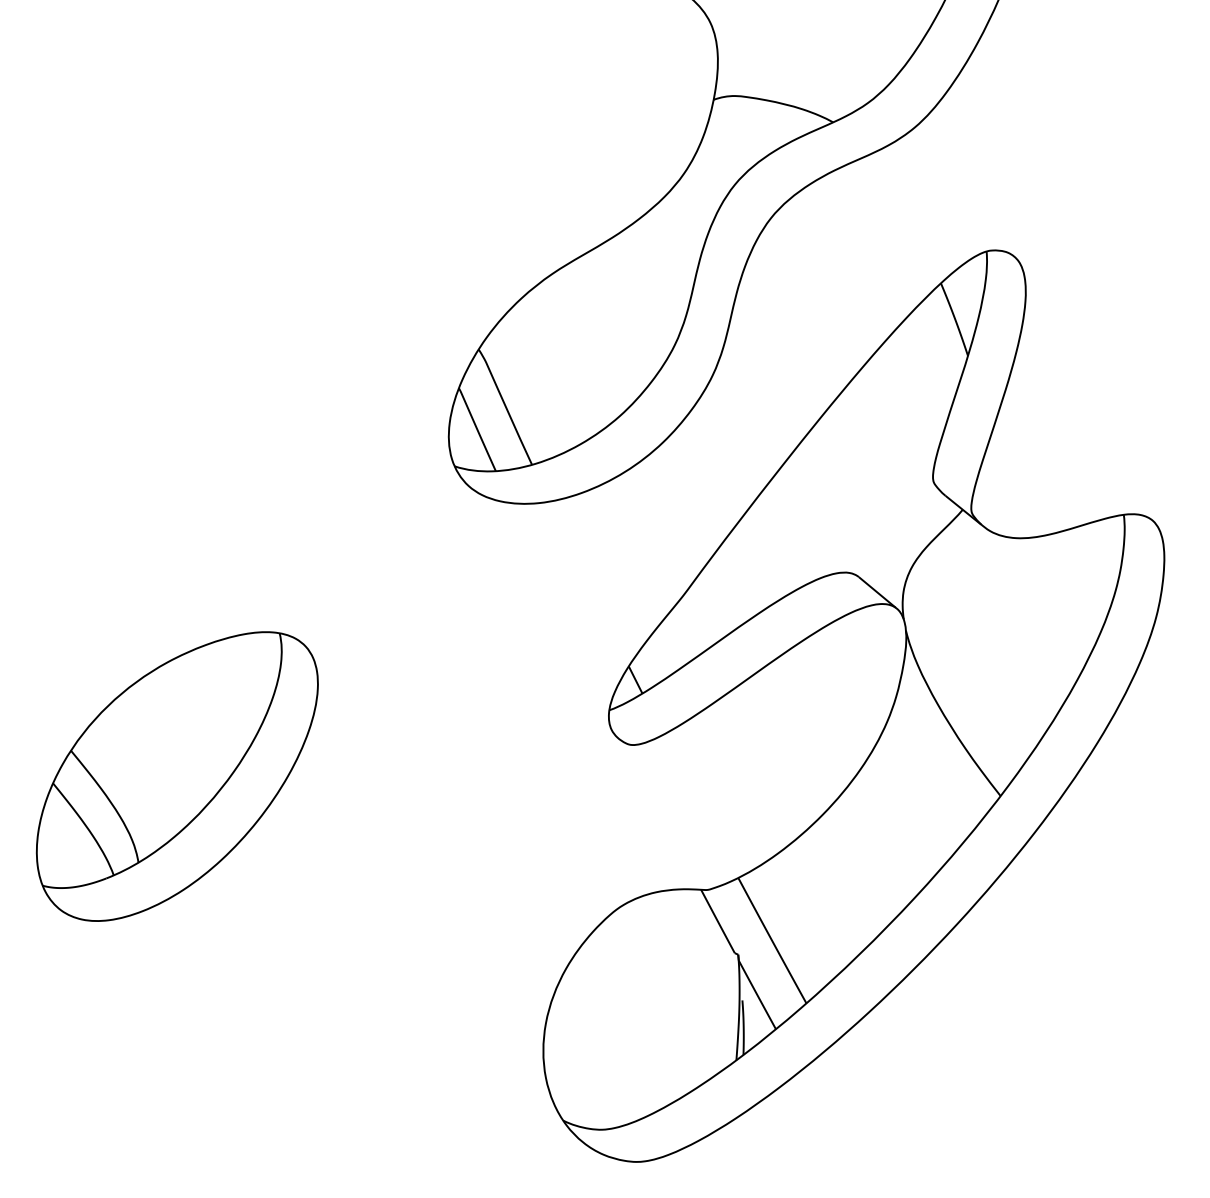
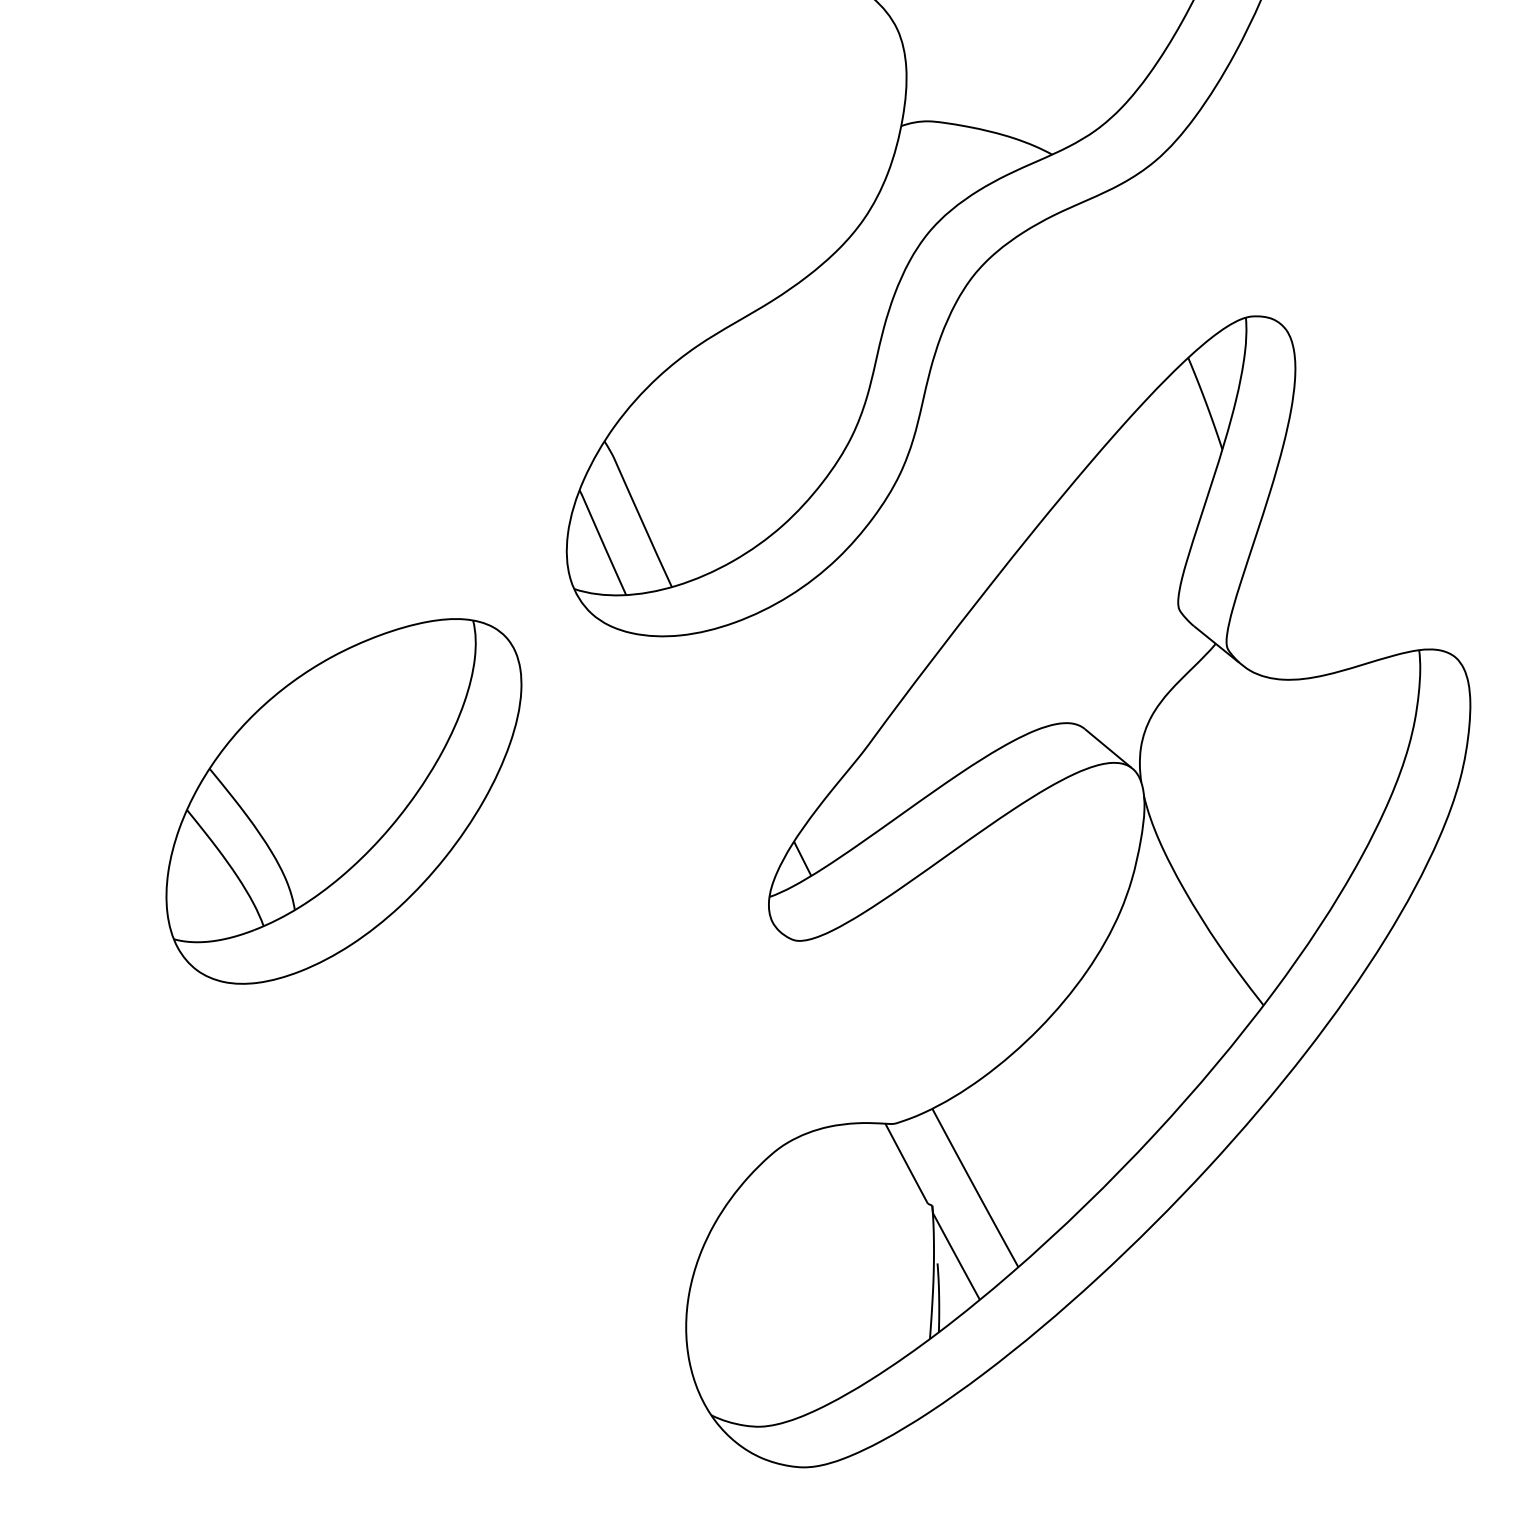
part: (176, 776) -> (342, 801), moved

